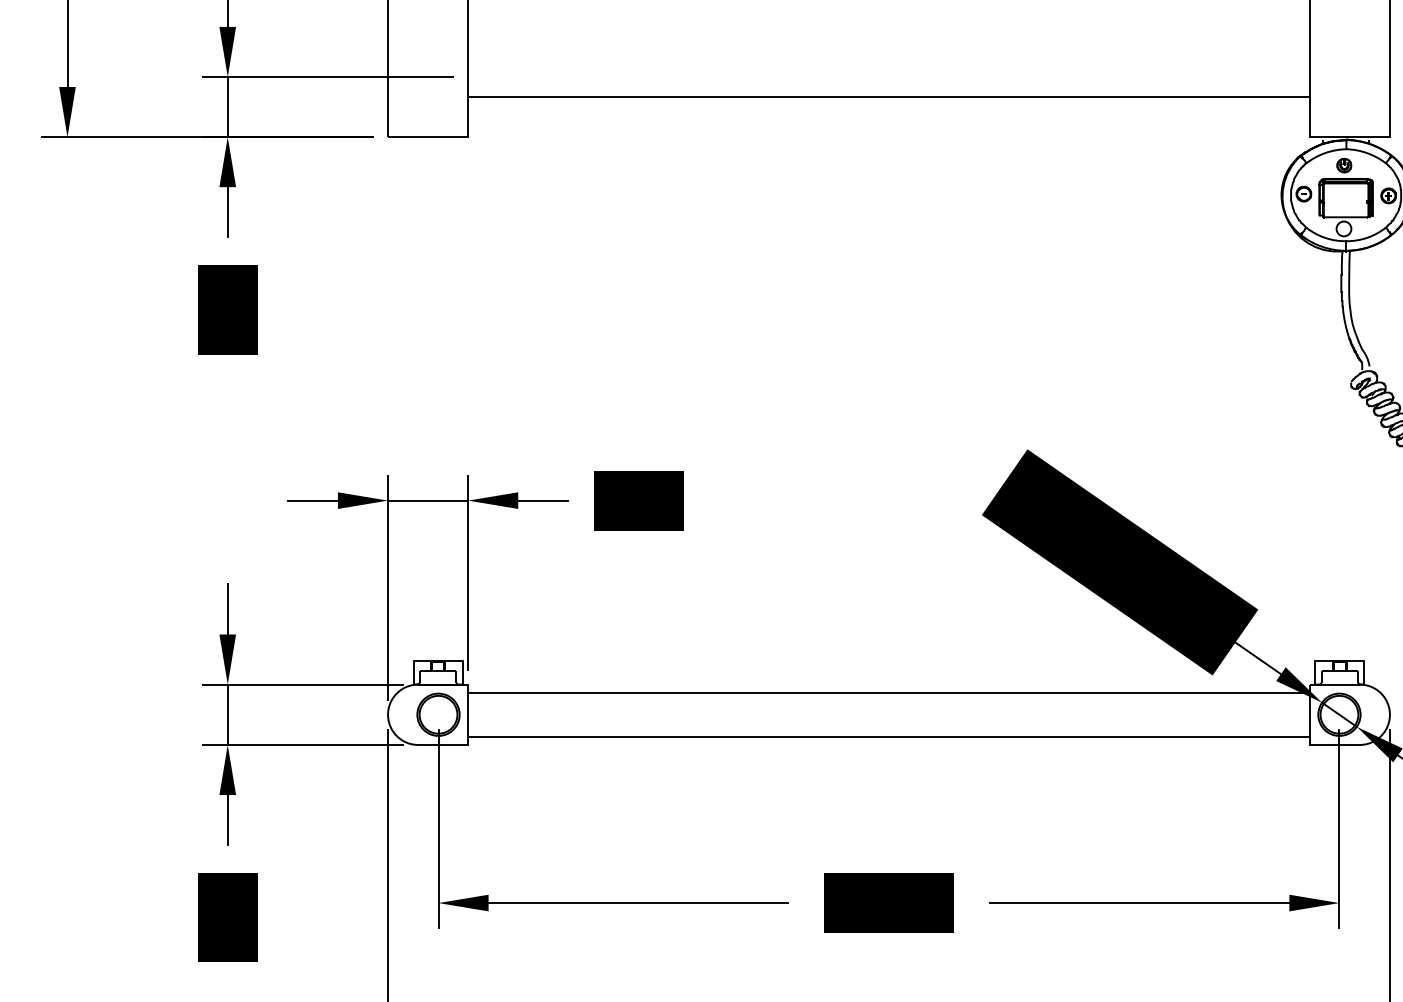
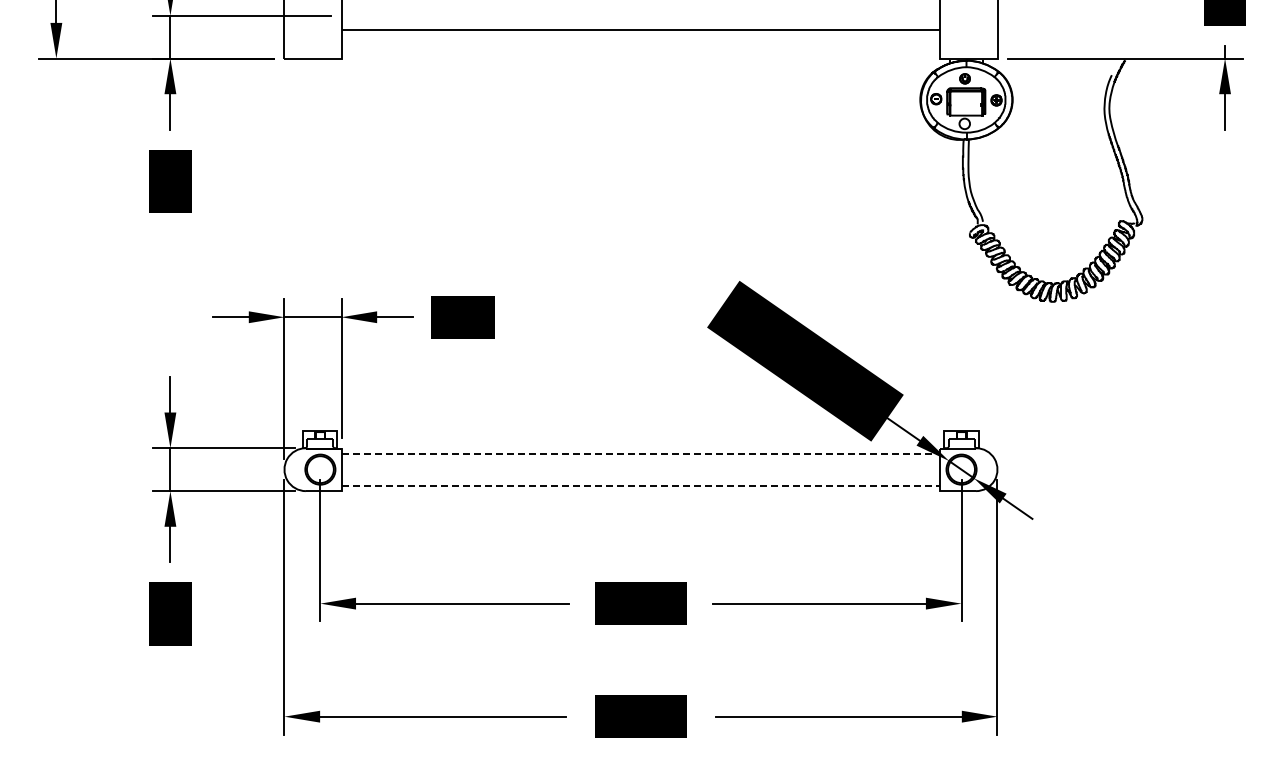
line: (889, 693) -> (641, 454), solid -> dashed
line: (889, 737) -> (641, 485), solid -> dashed

